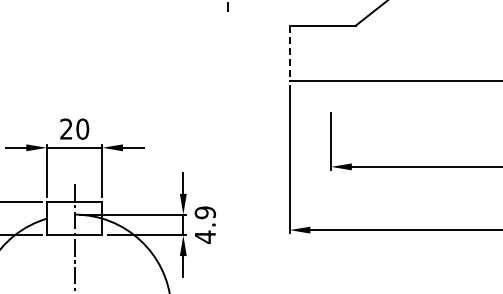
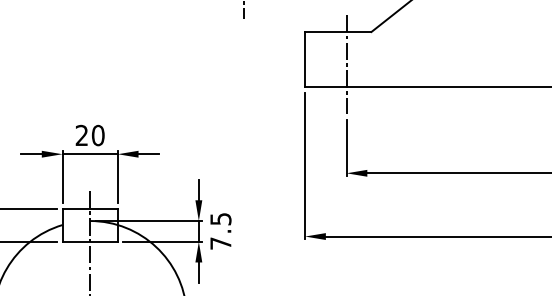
line: (289, 53) -> (305, 59), dashed -> solid
line: (330, 58) -> (346, 64), added
text: (204, 225) -> (220, 231), 4.9 -> 7.5

